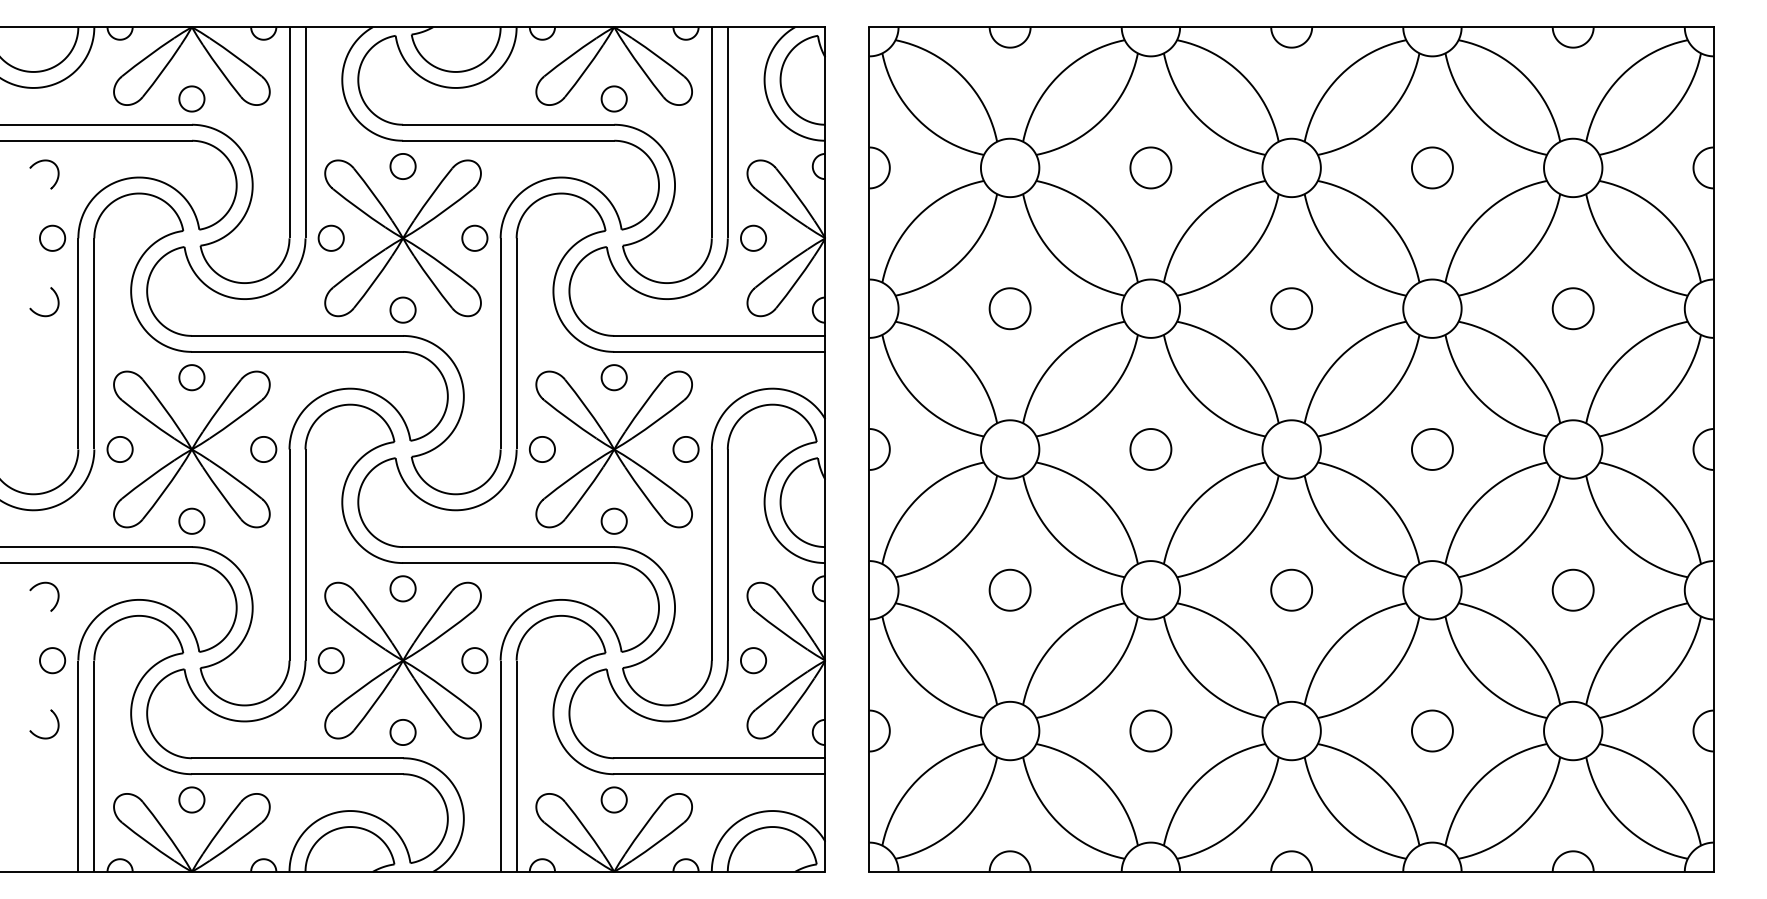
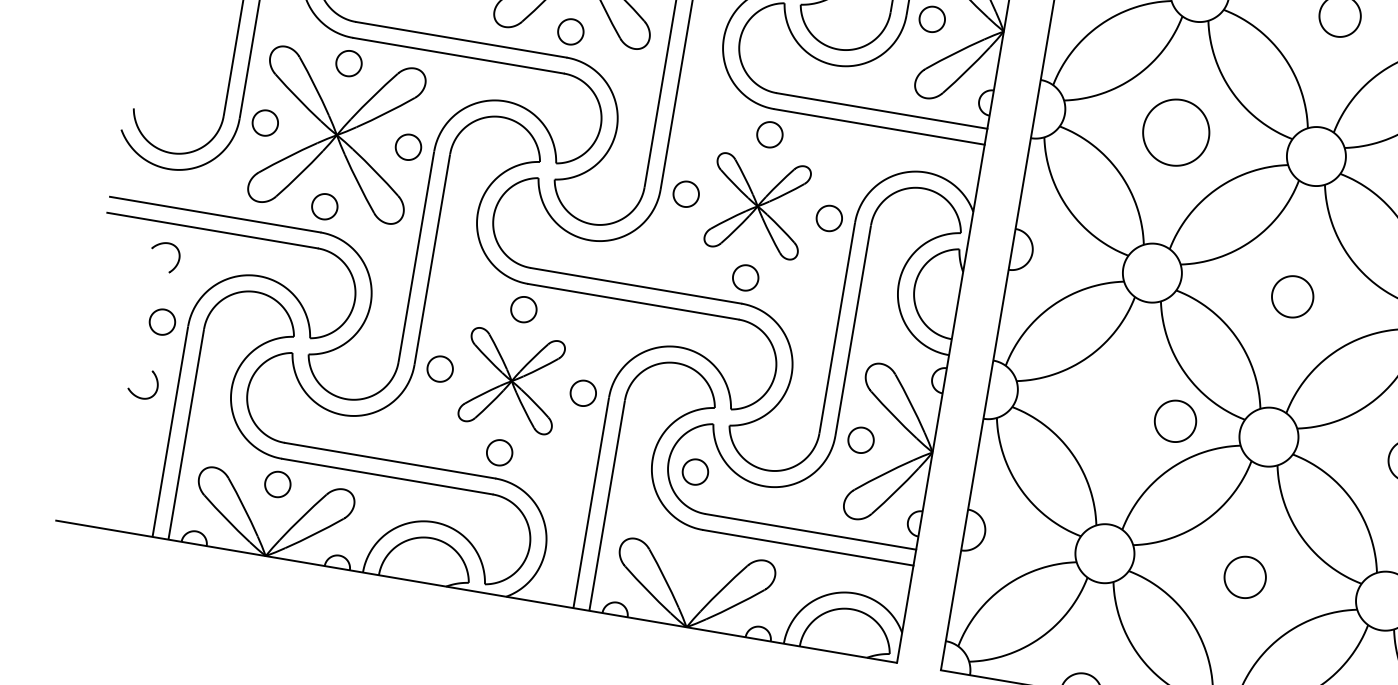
part: (1009, 308) -> (1175, 132), size x1.6
part: (613, 449) -> (757, 206), size x0.6
part: (1009, 589) -> (1174, 420), moved
part: (402, 660) -> (511, 380), size x0.6
part: (613, 799) -> (694, 471), moved

